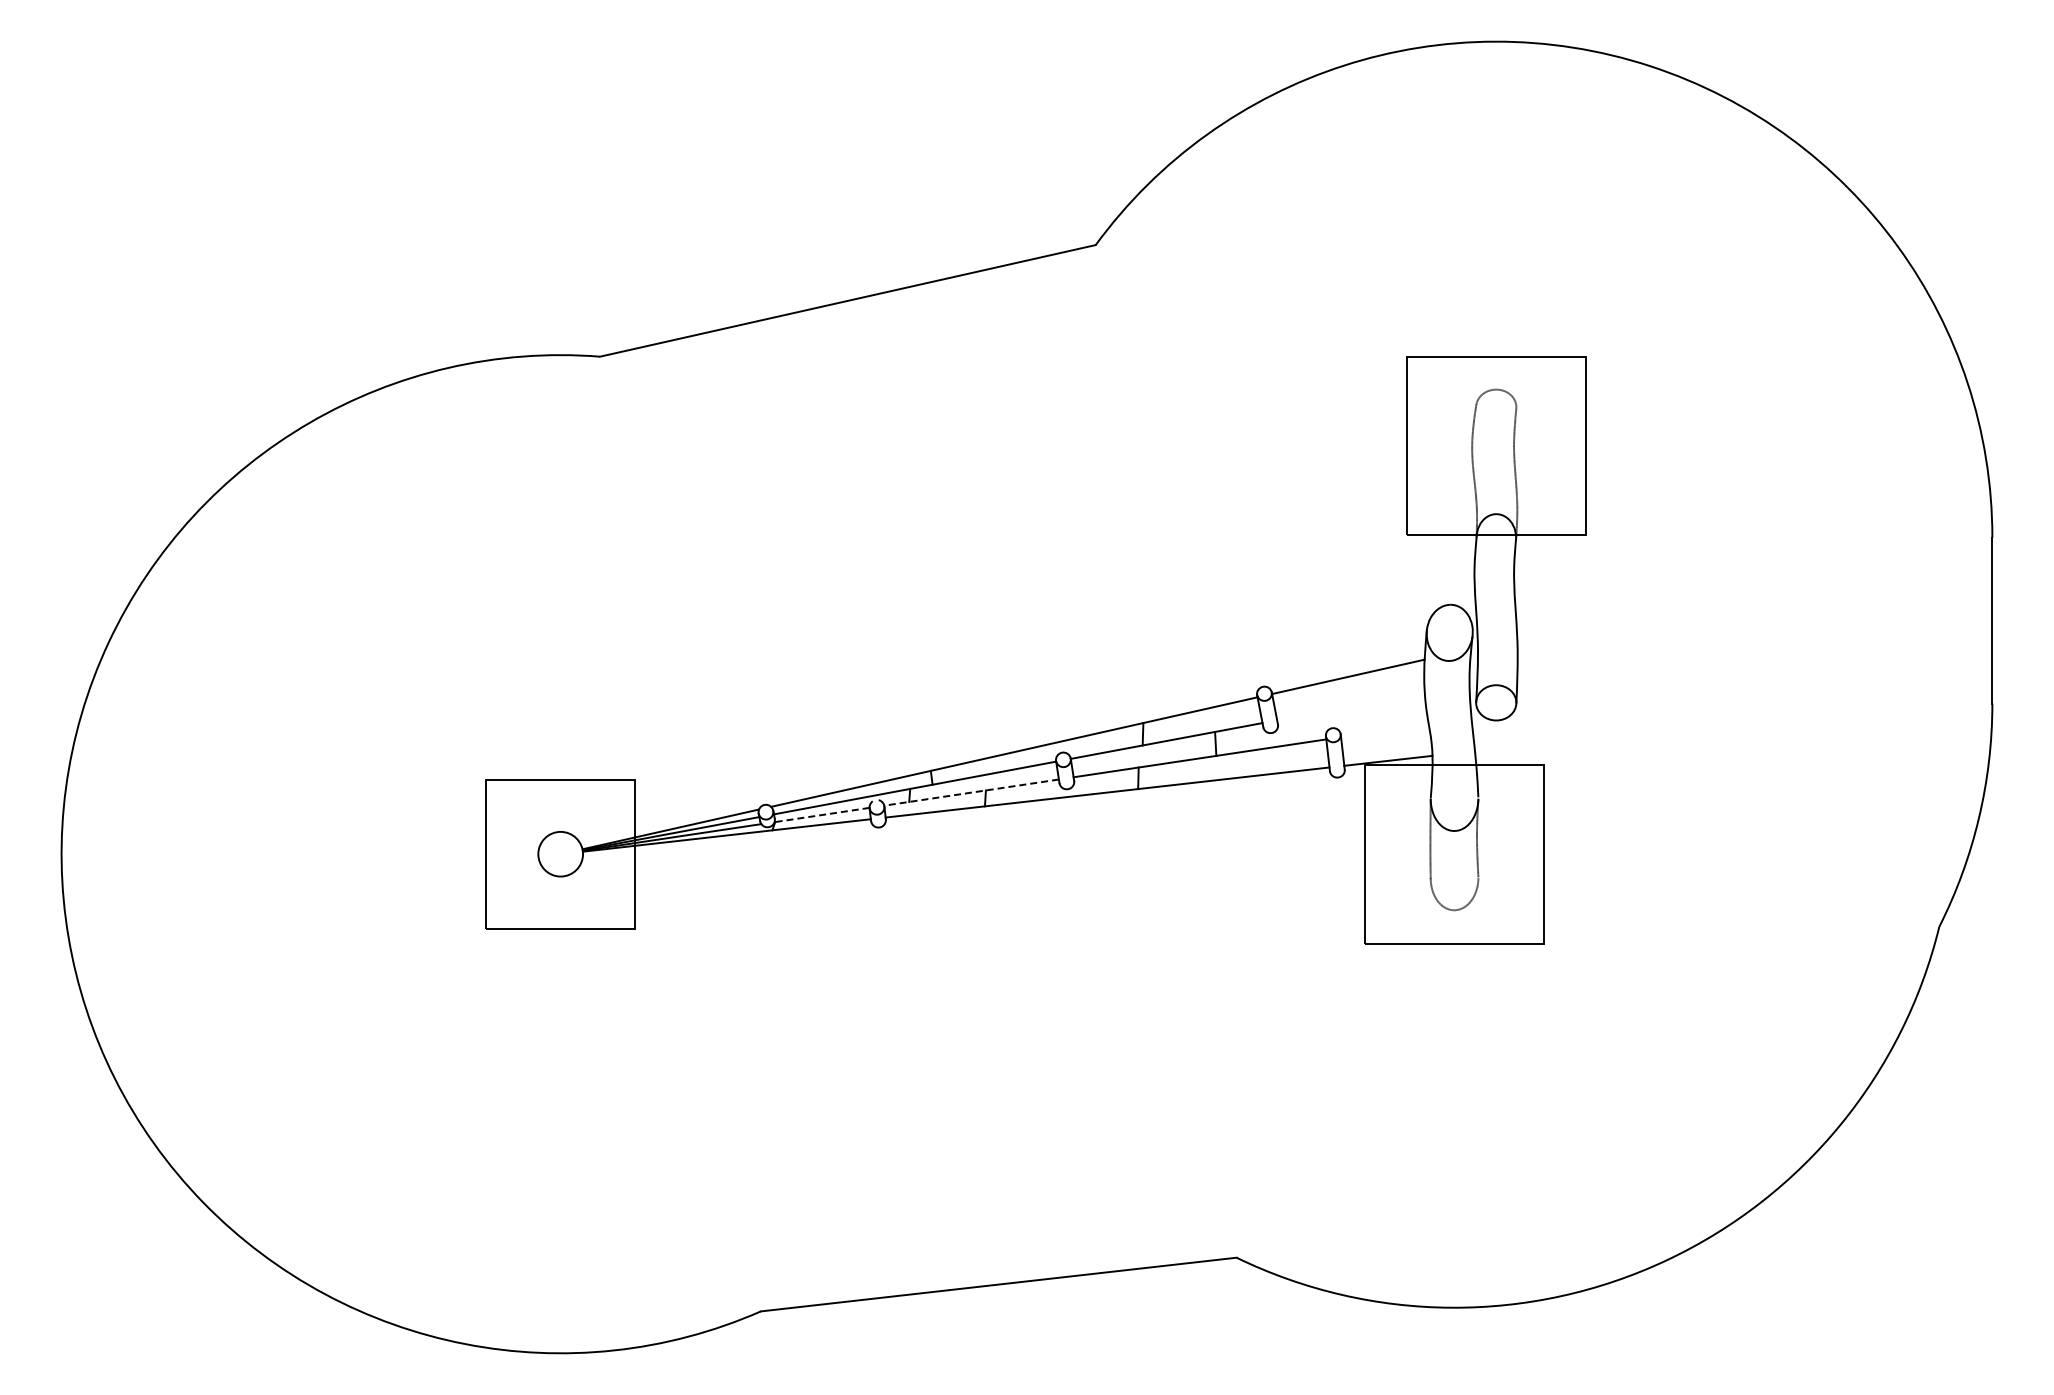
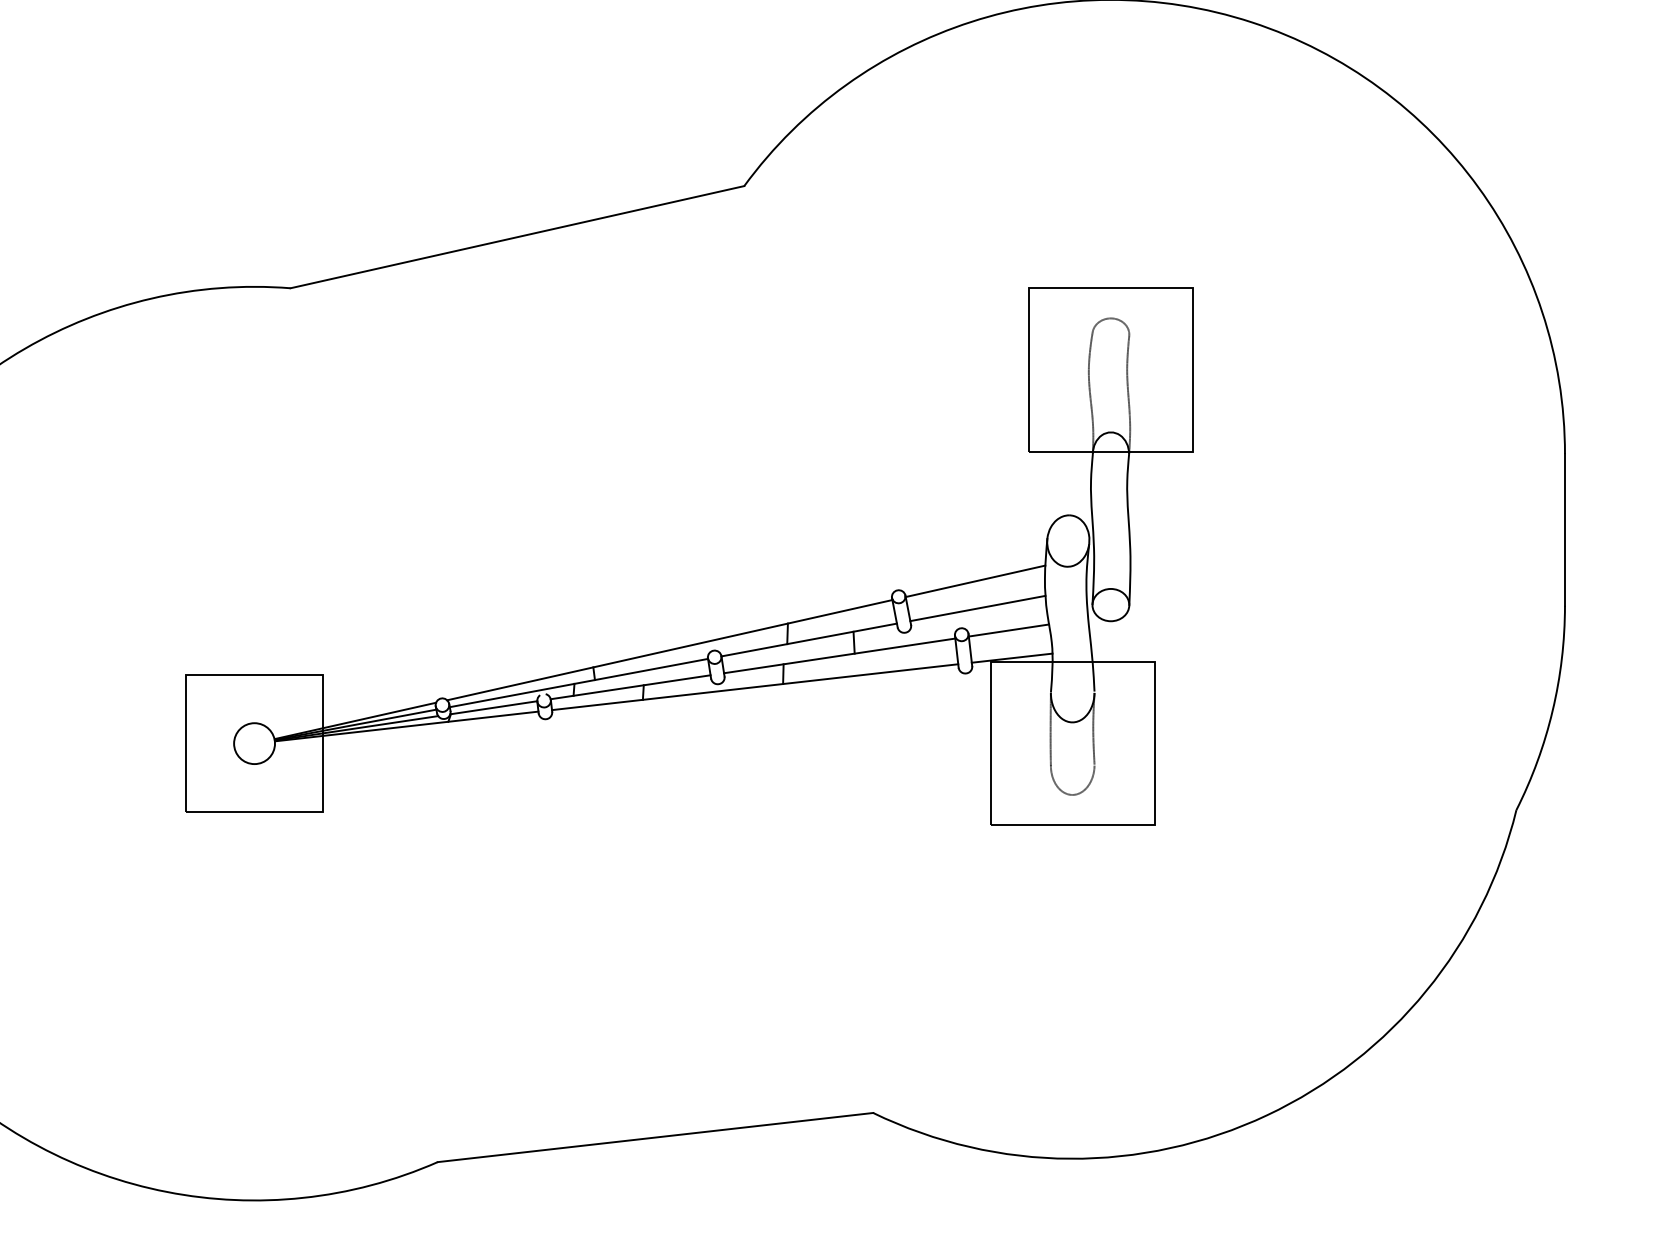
line: (1350, 706) -> (977, 608), added
line: (1384, 730) -> (1008, 630), added
line: (971, 792) -> (630, 687), dashed -> solid
line: (821, 815) -> (493, 708), dashed -> solid

